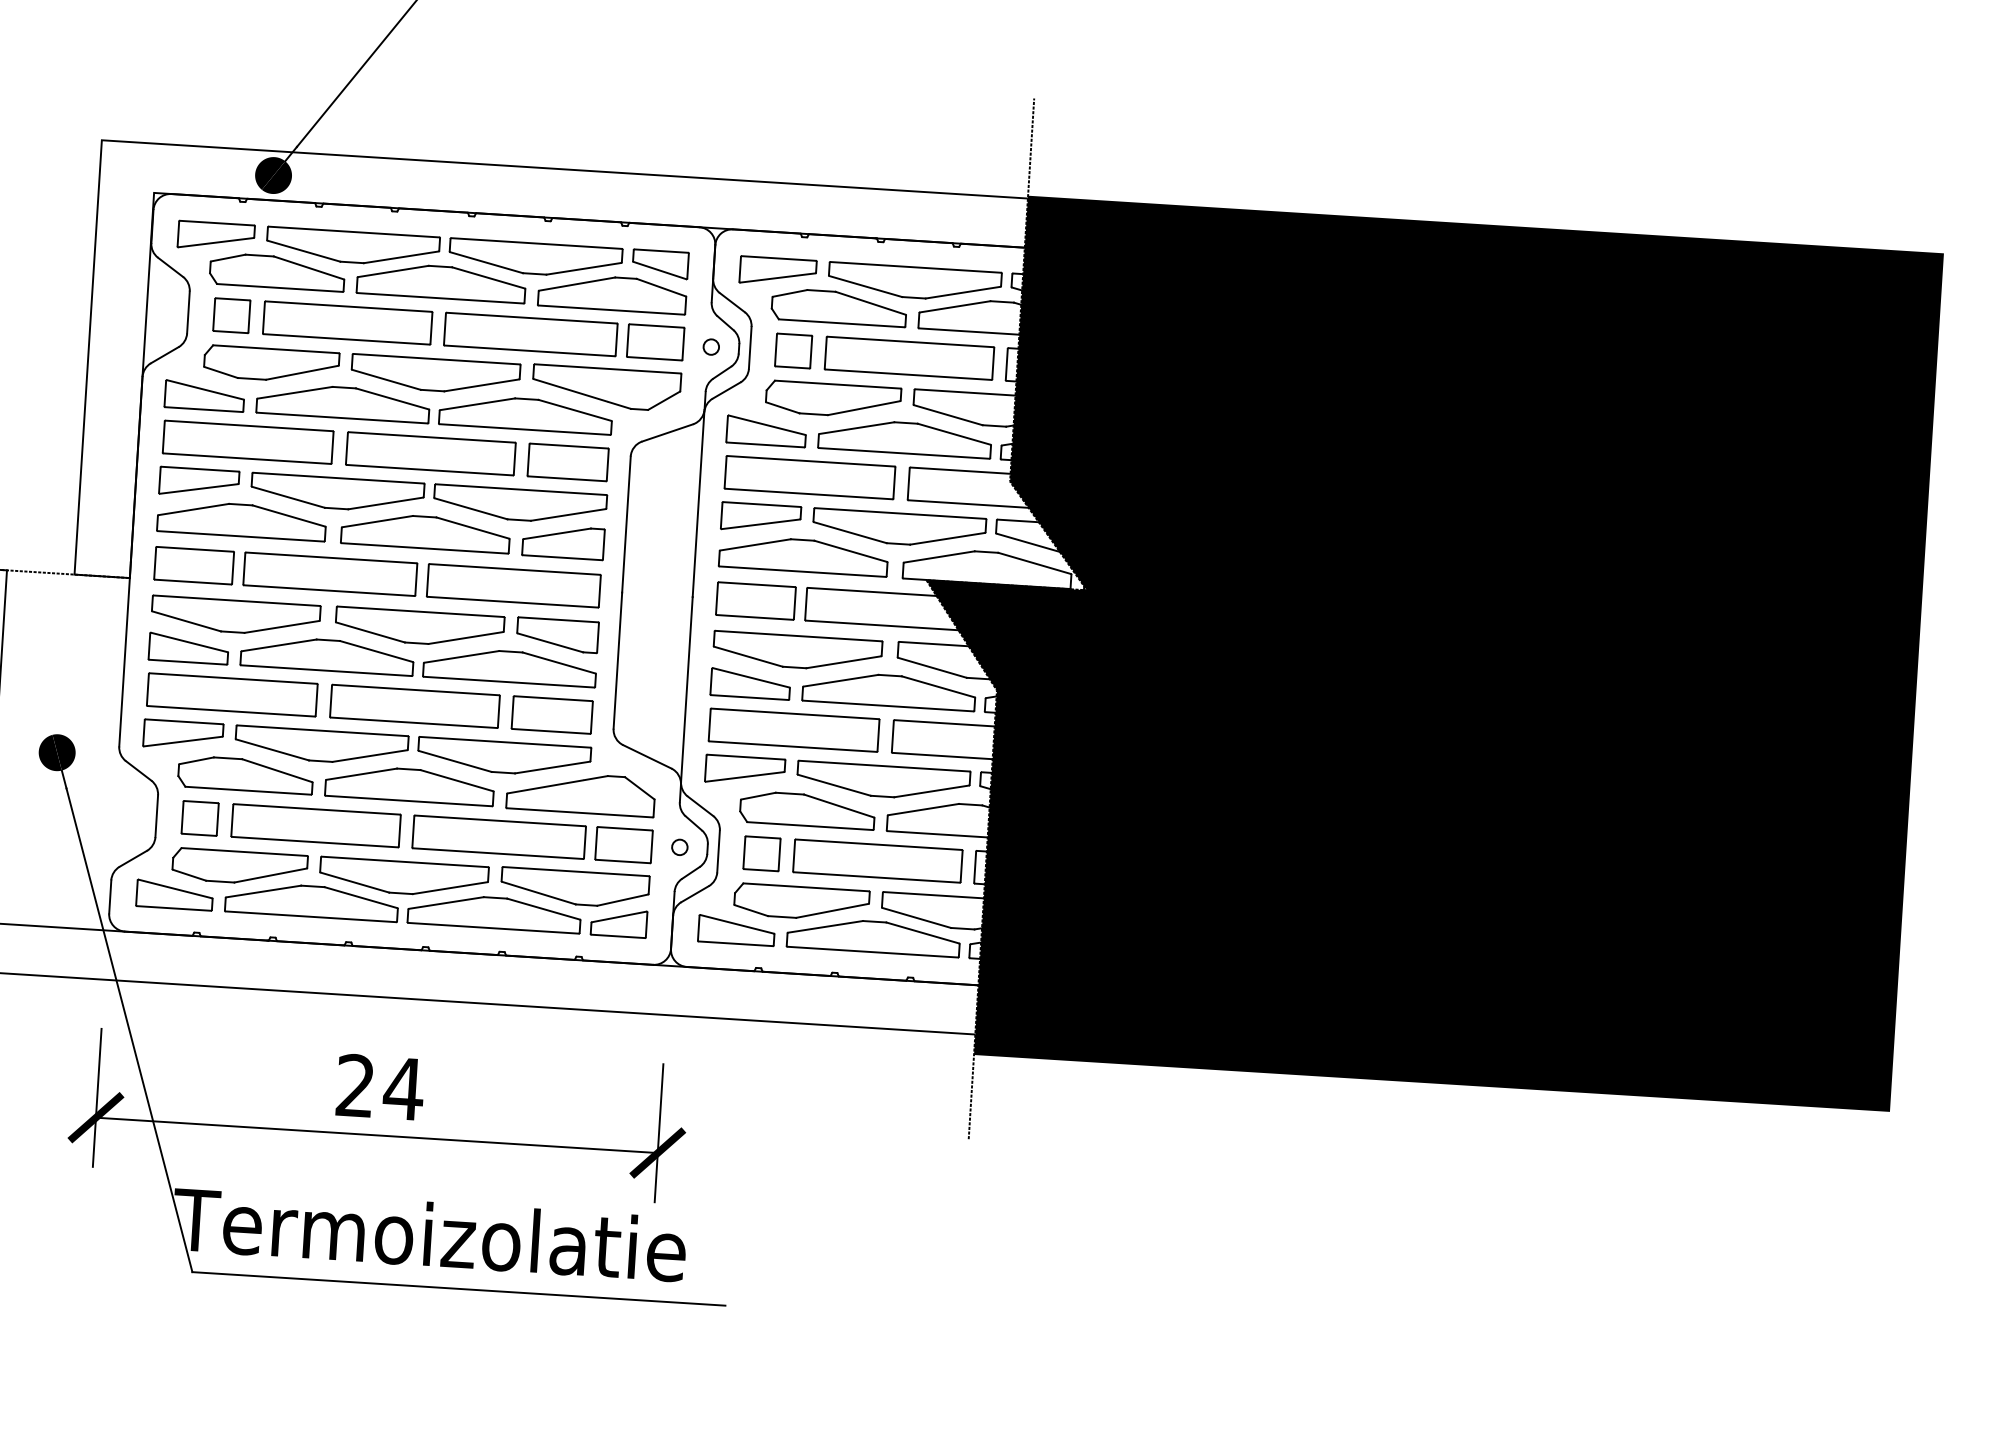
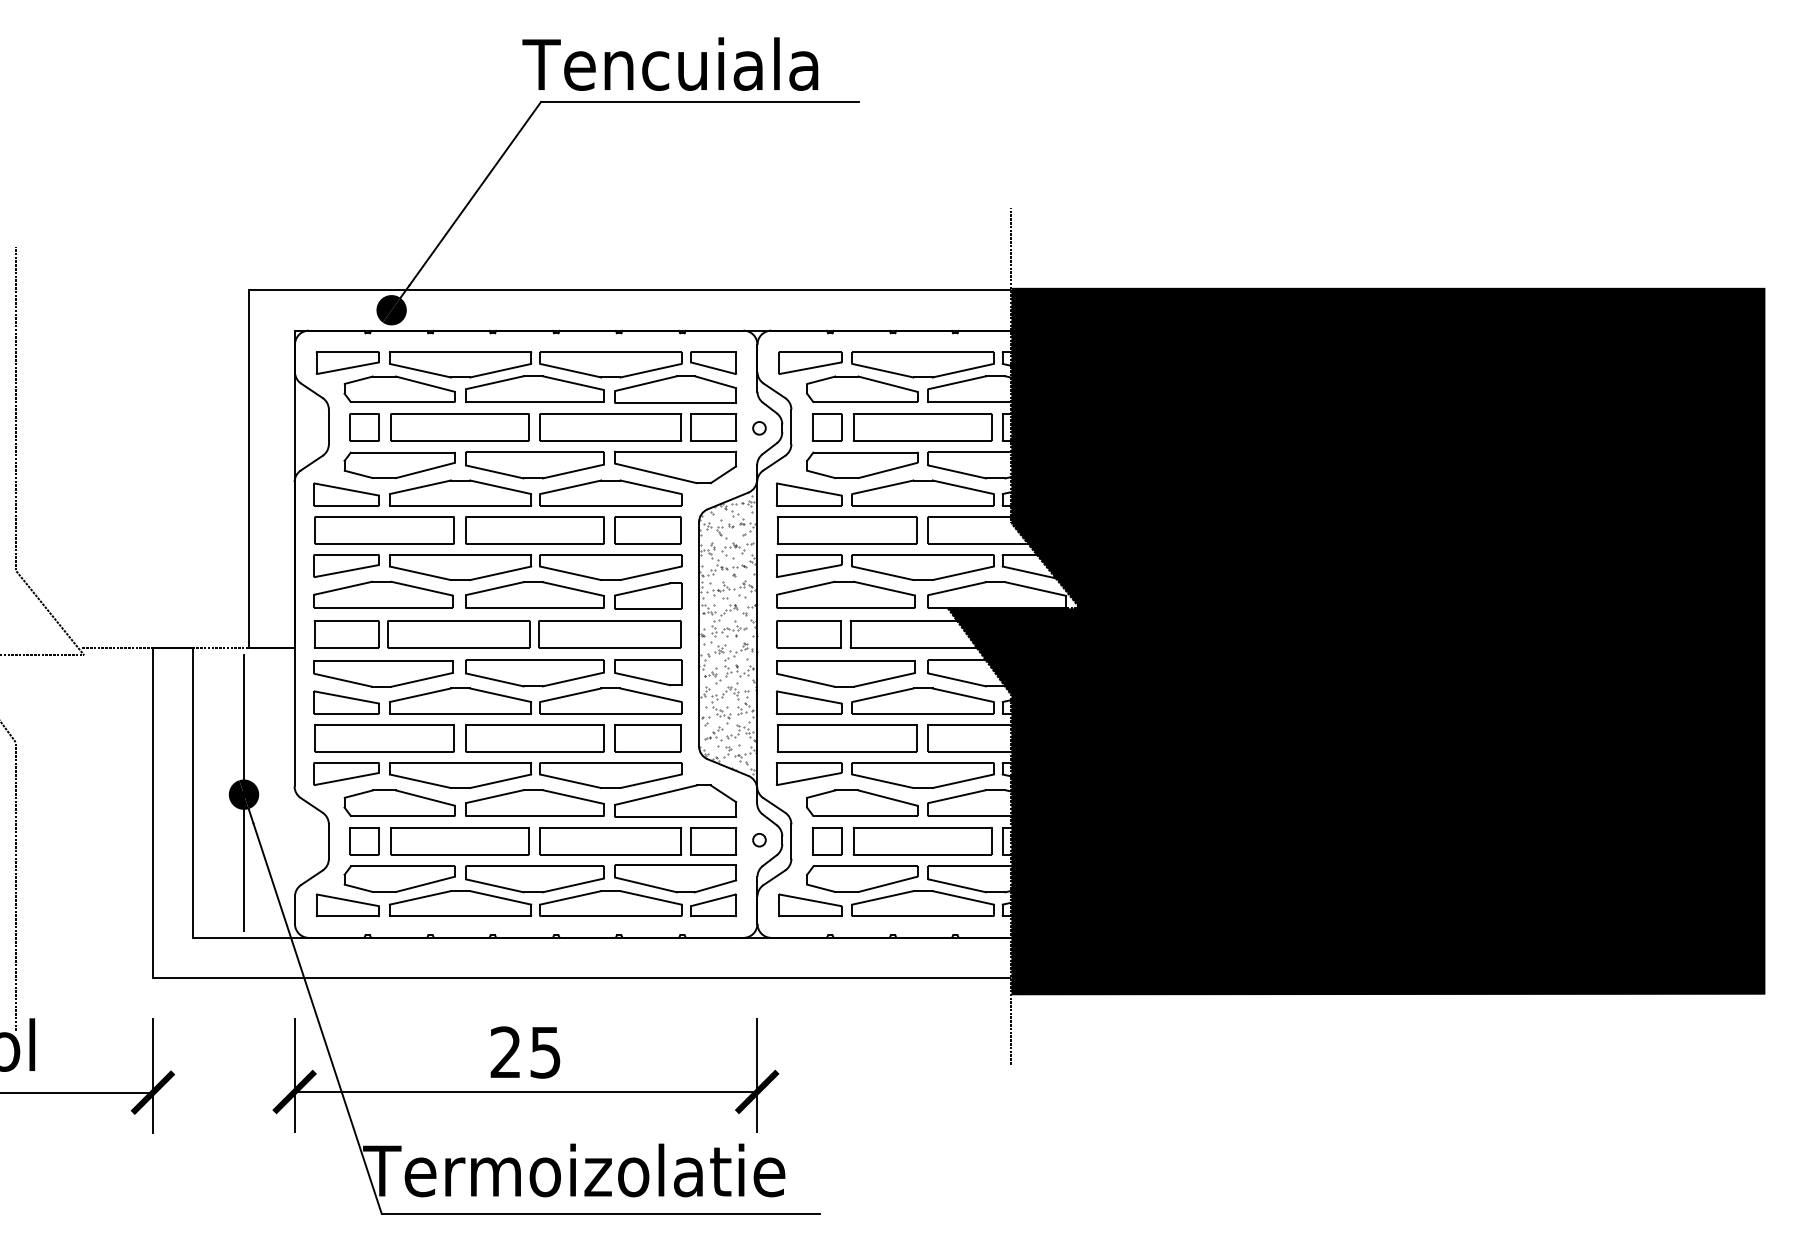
hatch: (657, 595) -> (728, 634), added
line: (57, 750) -> (244, 792), added
text: (403, 1088) -> (545, 1052), 24 -> 25

